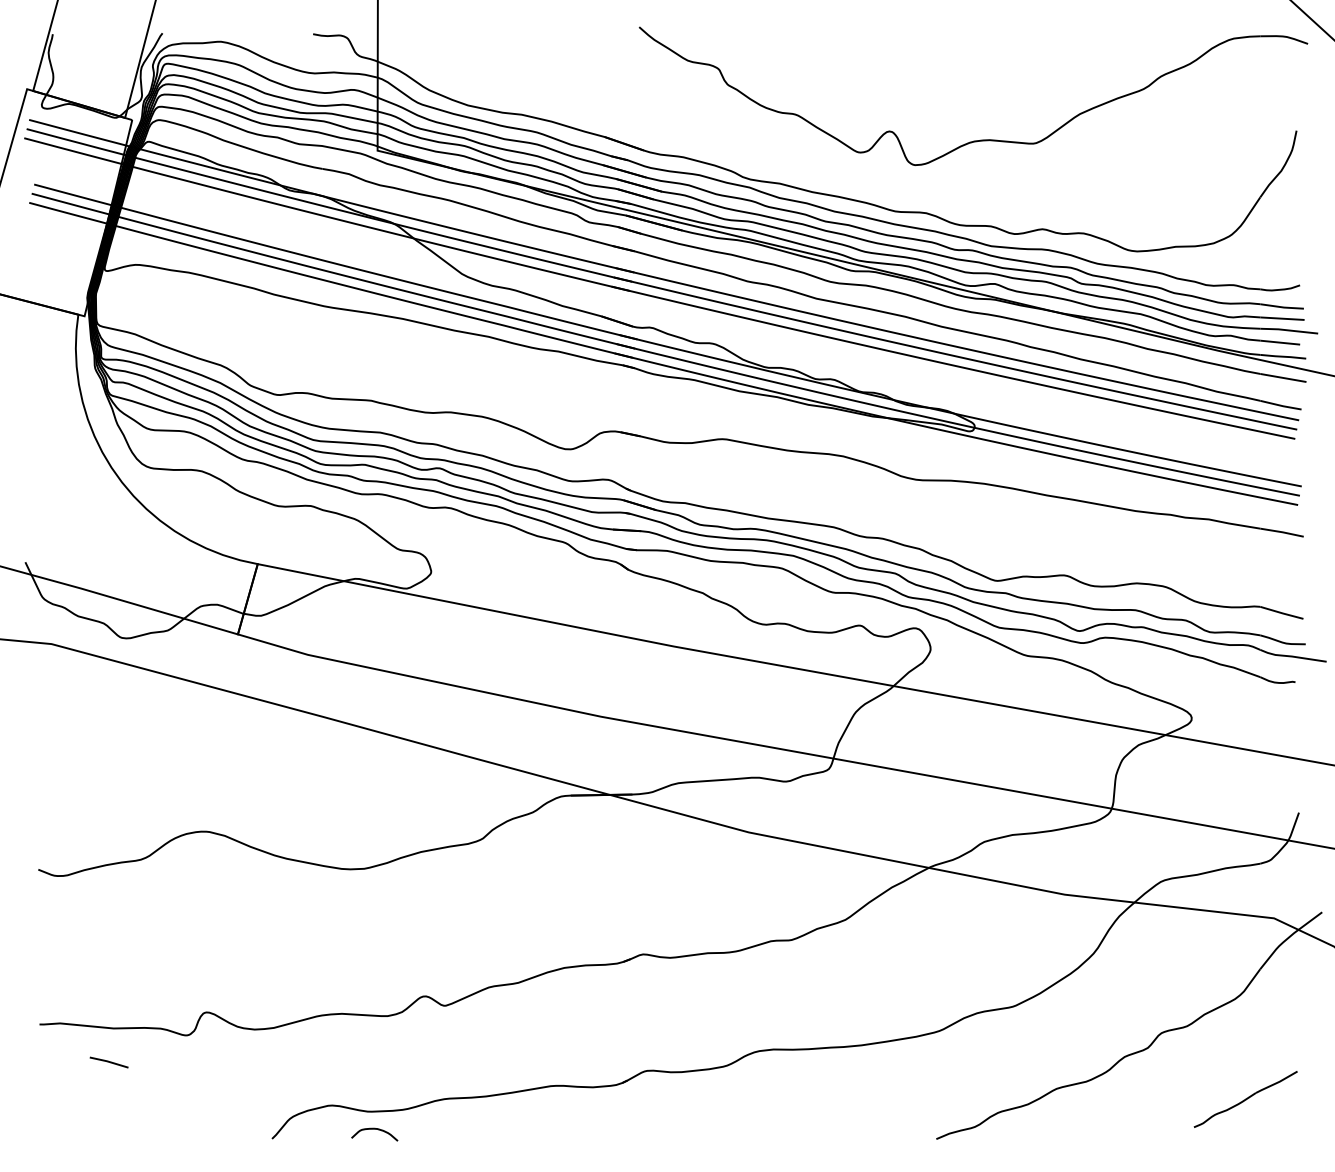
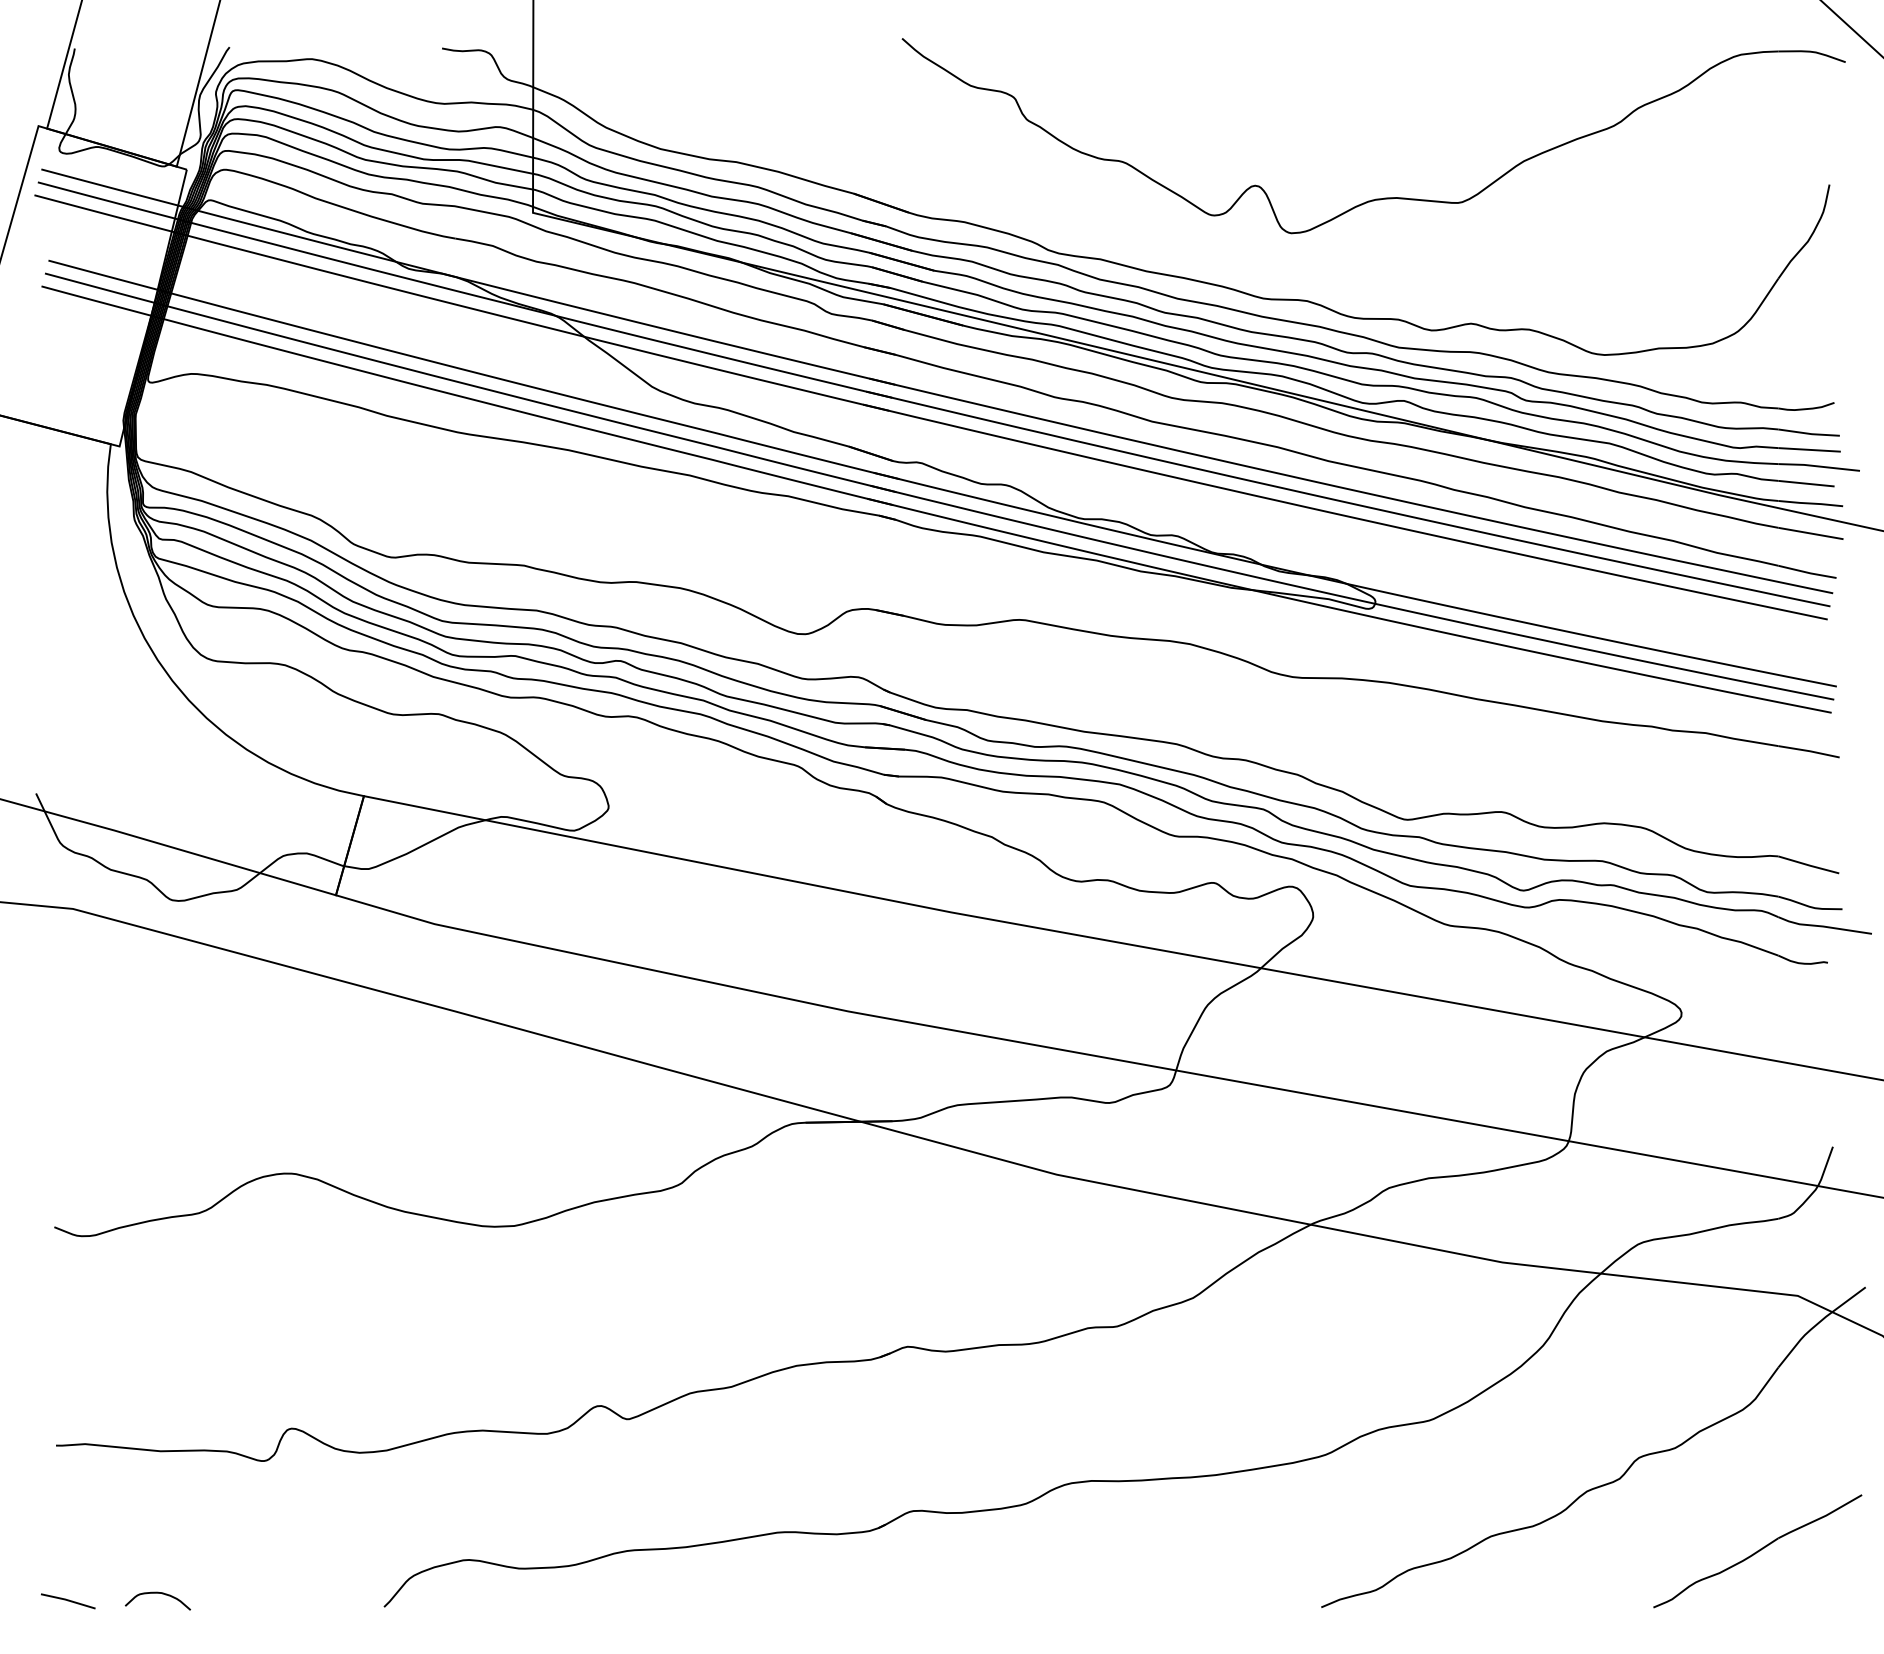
line: (109, 1062) -> (68, 1601), moved
part: (1245, 1099) -> (1757, 1551), size x1.43
curve: (374, 1129) -> (157, 1593), moved

